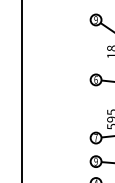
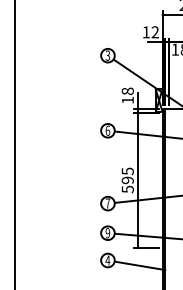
text: (95, 19) -> (107, 55), 9 -> 3

